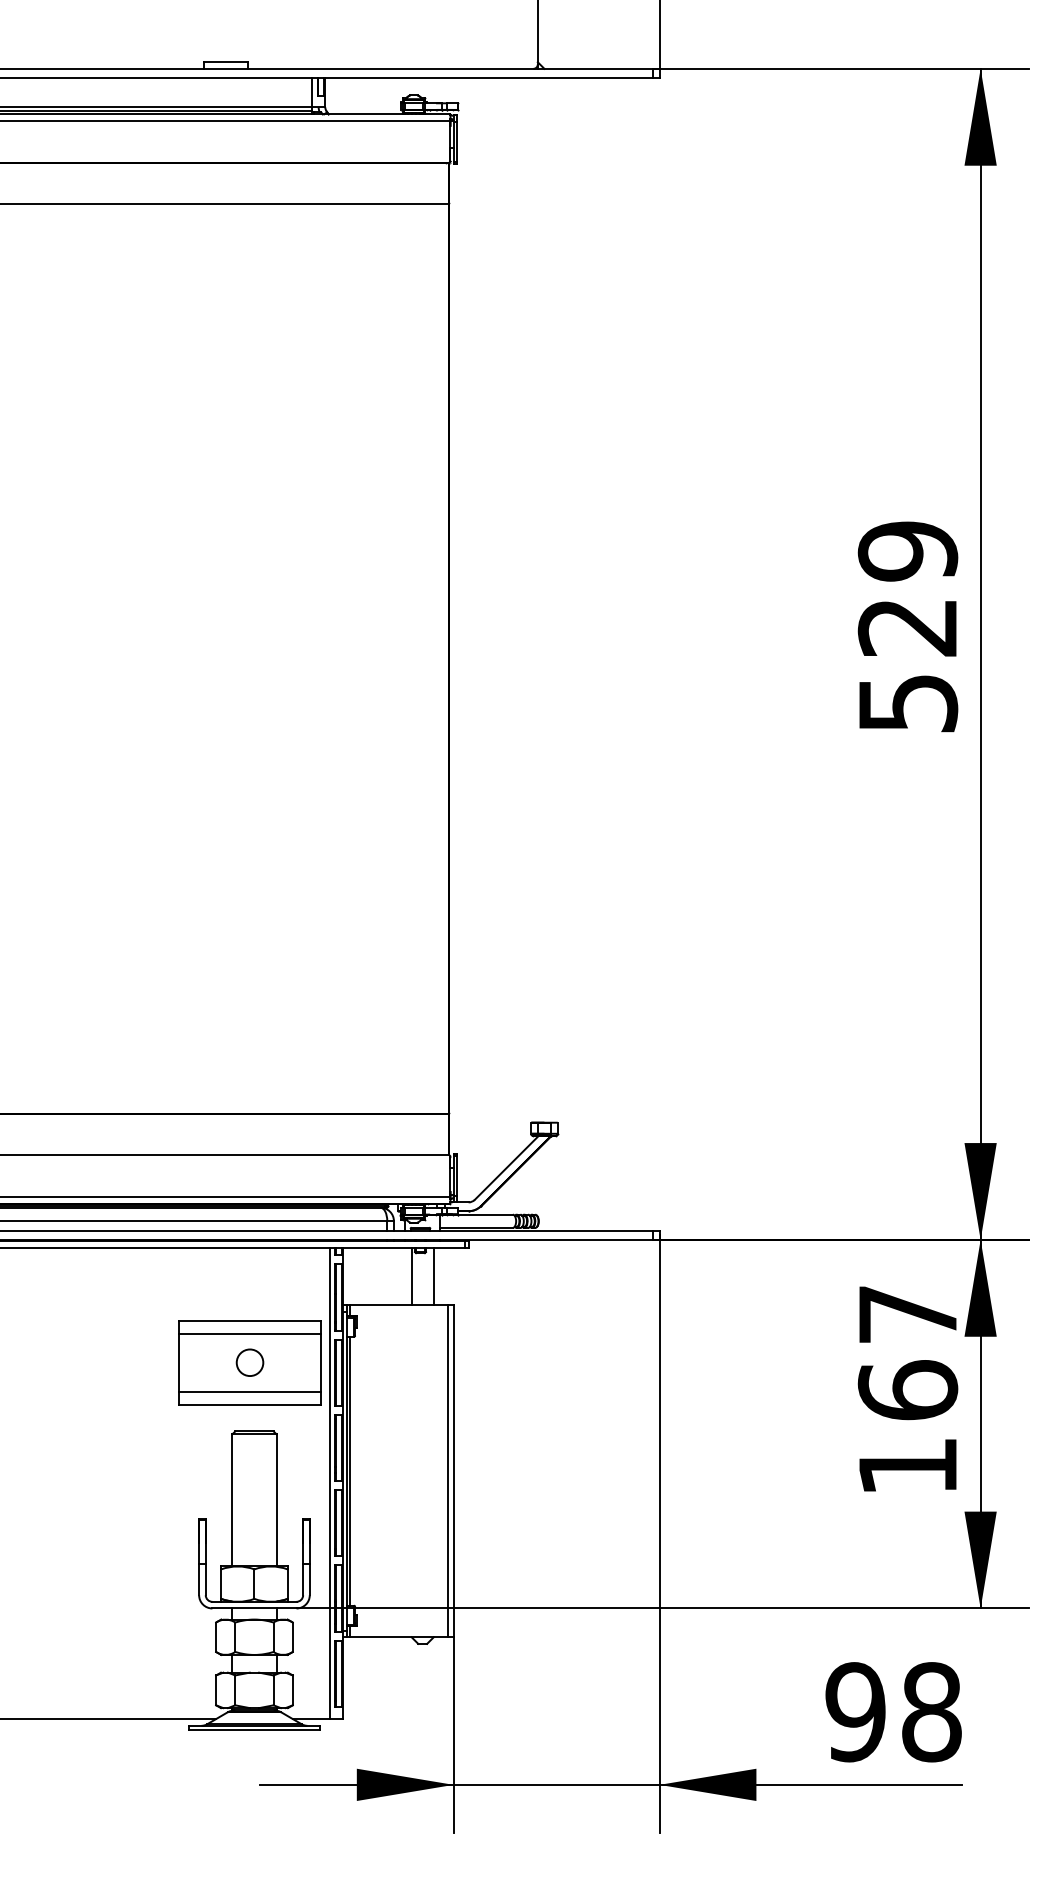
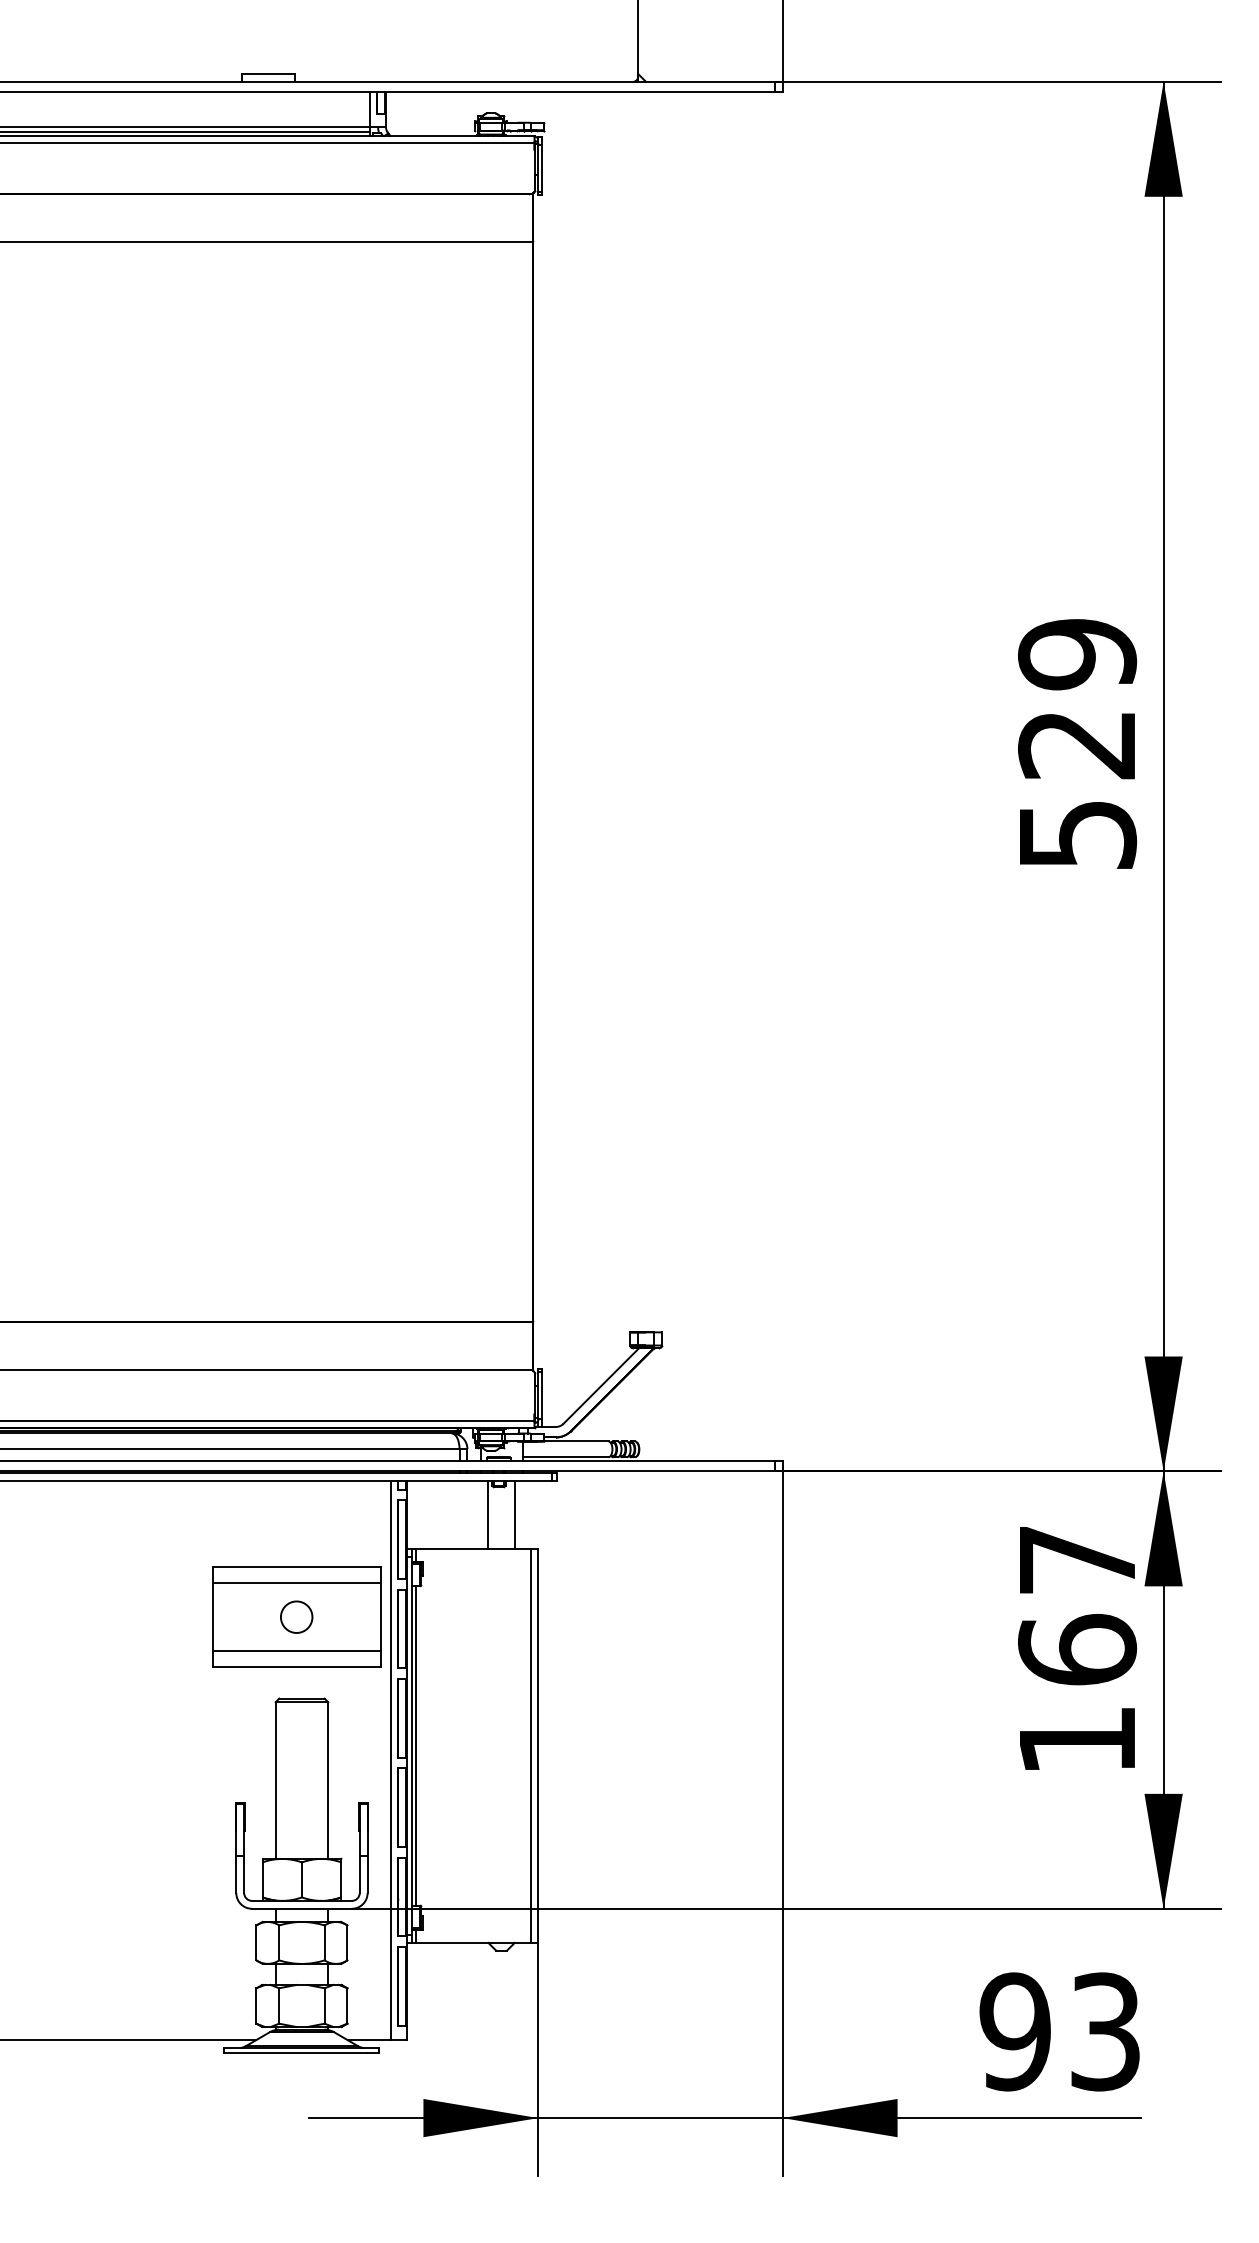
text: (931, 1712) -> (1105, 2032), 98 -> 93

